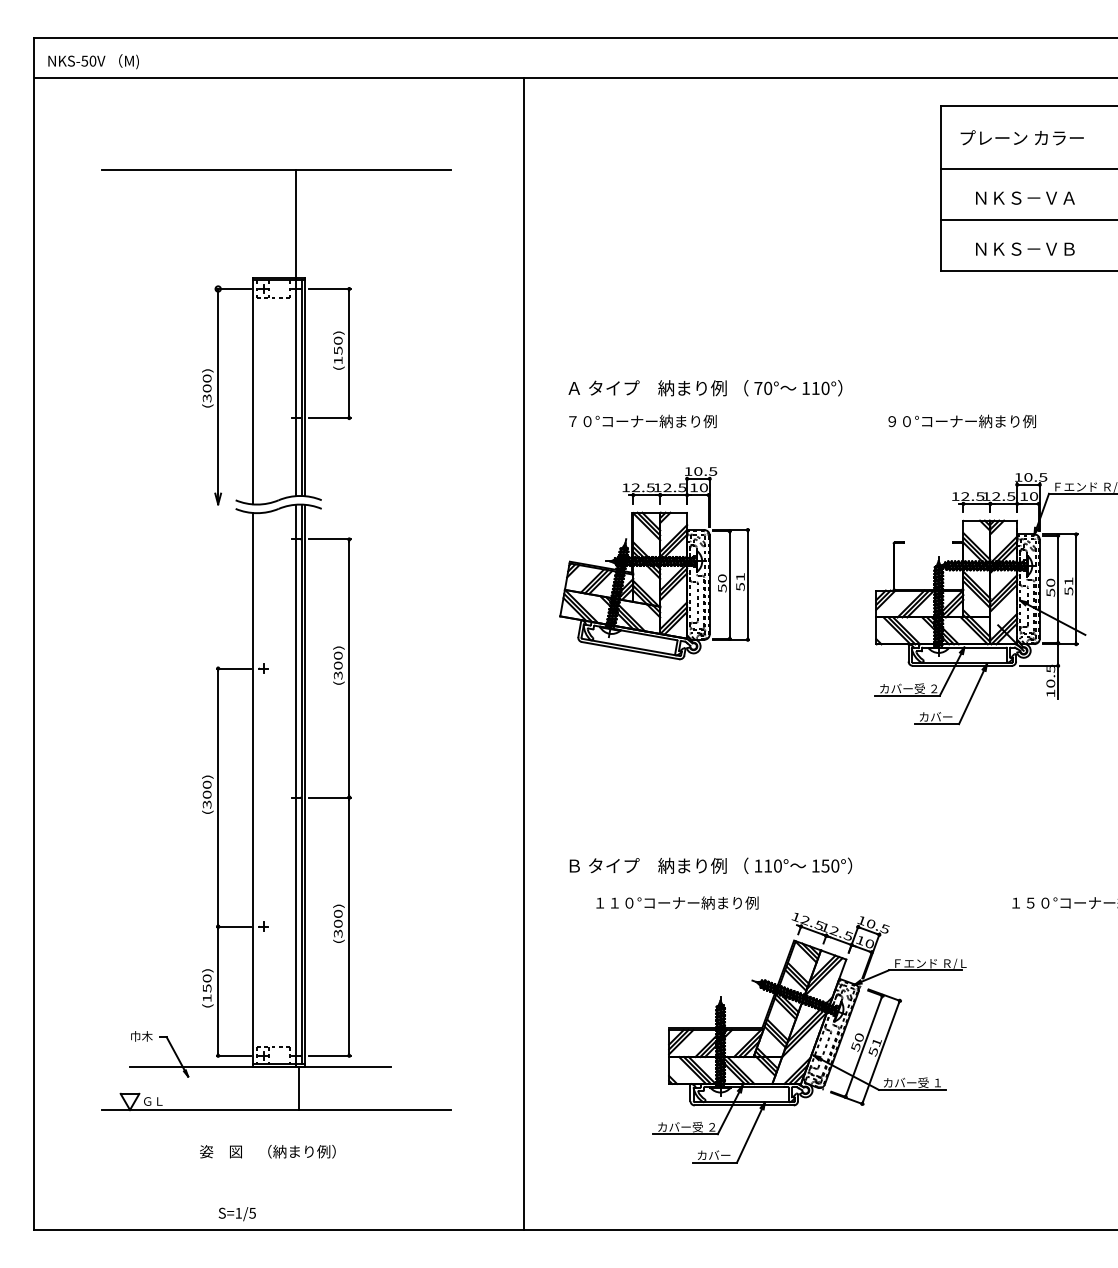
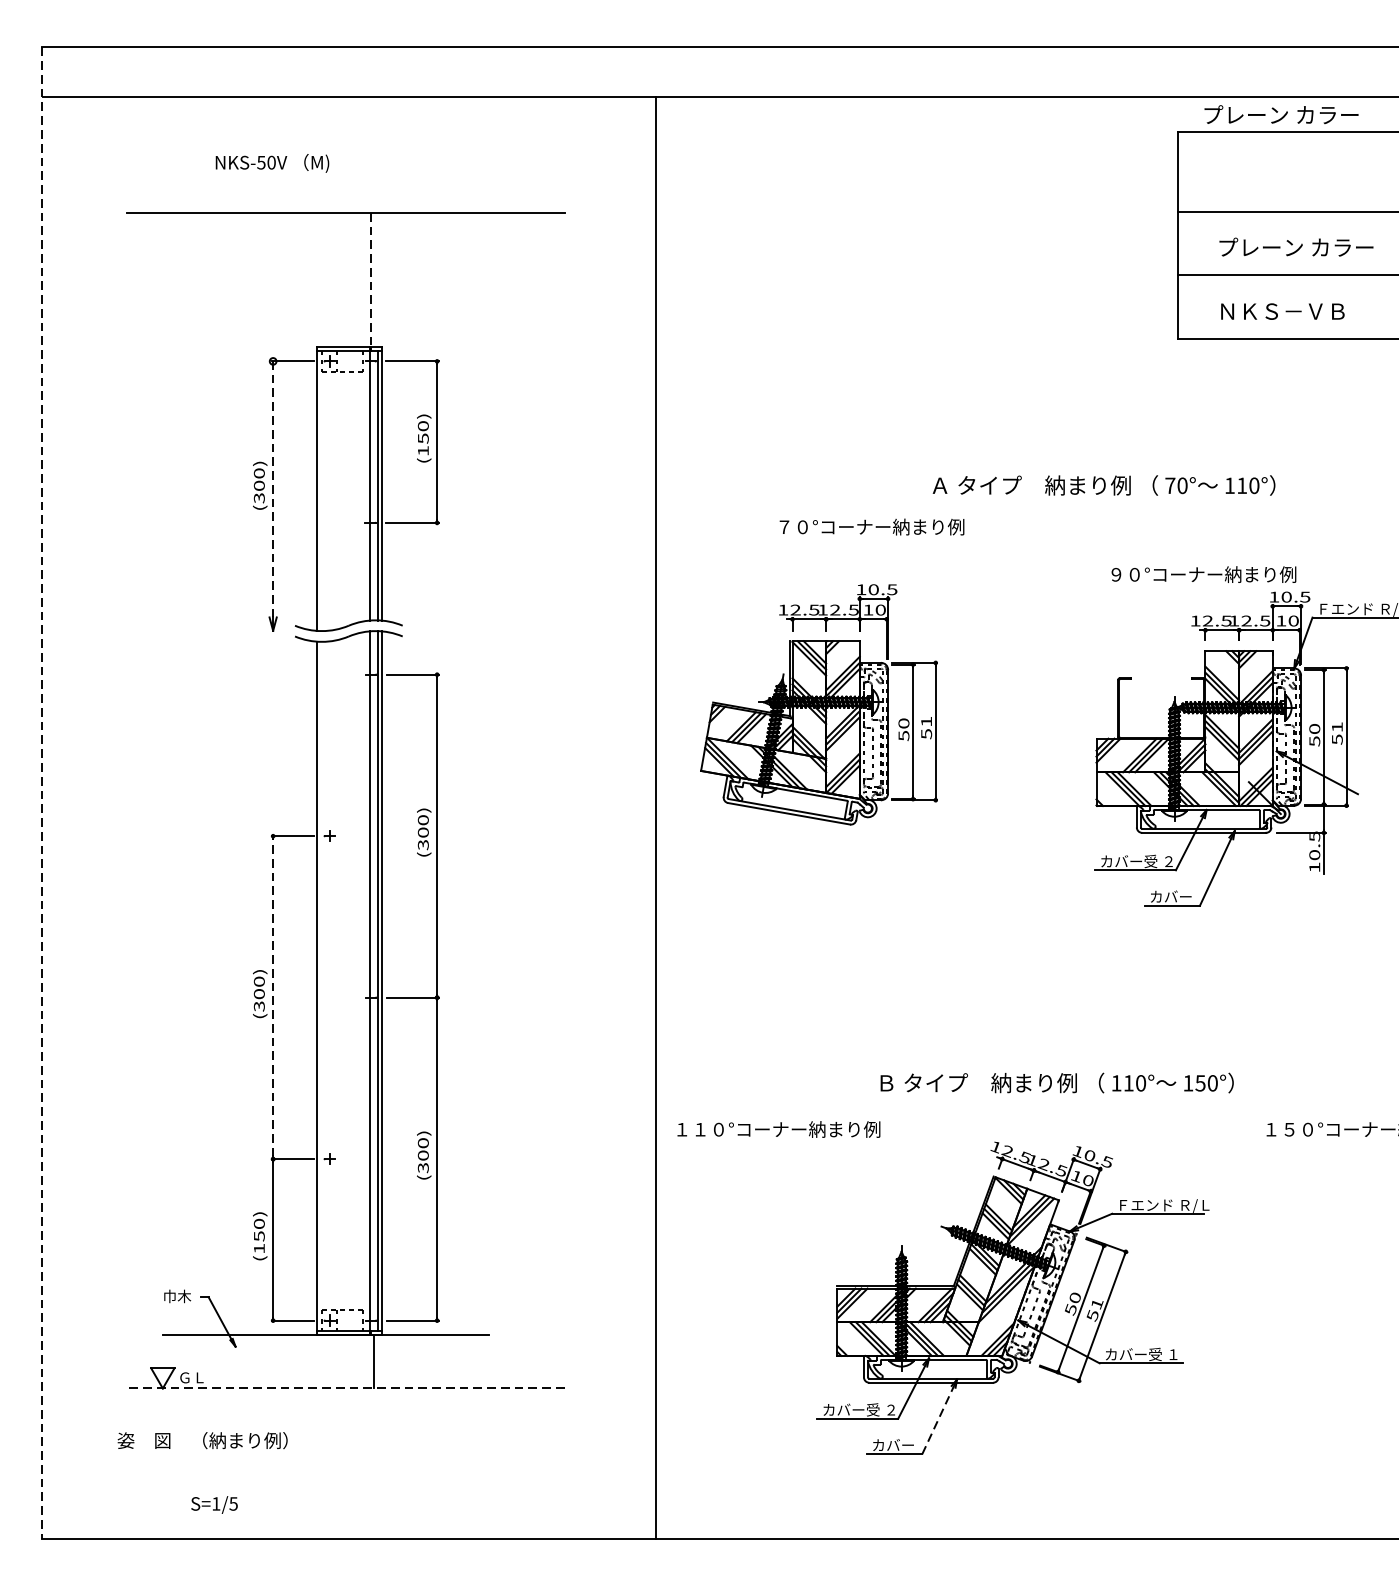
text: (93, 61) -> (272, 163), moved
text: (1021, 137) -> (1280, 114), moved
text: (1035, 197) -> (1295, 246), ＮＫＳ－ＶＡ -> プレーン カラー
line: (296, 224) -> (371, 280), solid -> dashed
text: (705, 388) -> (1104, 485), moved
line: (218, 390) -> (273, 488), solid -> dashed
text: (642, 421) -> (871, 527), moved
text: (961, 421) -> (1203, 574), moved
line: (33, 633) -> (42, 792), solid -> dashed
line: (218, 797) -> (273, 997), solid -> dashed
text: (710, 865) -> (1056, 1082), moved
text: (677, 902) -> (778, 1128), moved
line: (276, 1110) -> (346, 1389), solid -> dashed
line: (749, 1135) -> (937, 1420), solid -> dashed
text: (267, 1151) -> (202, 1440), moved
text: (236, 1214) -> (213, 1505), moved

